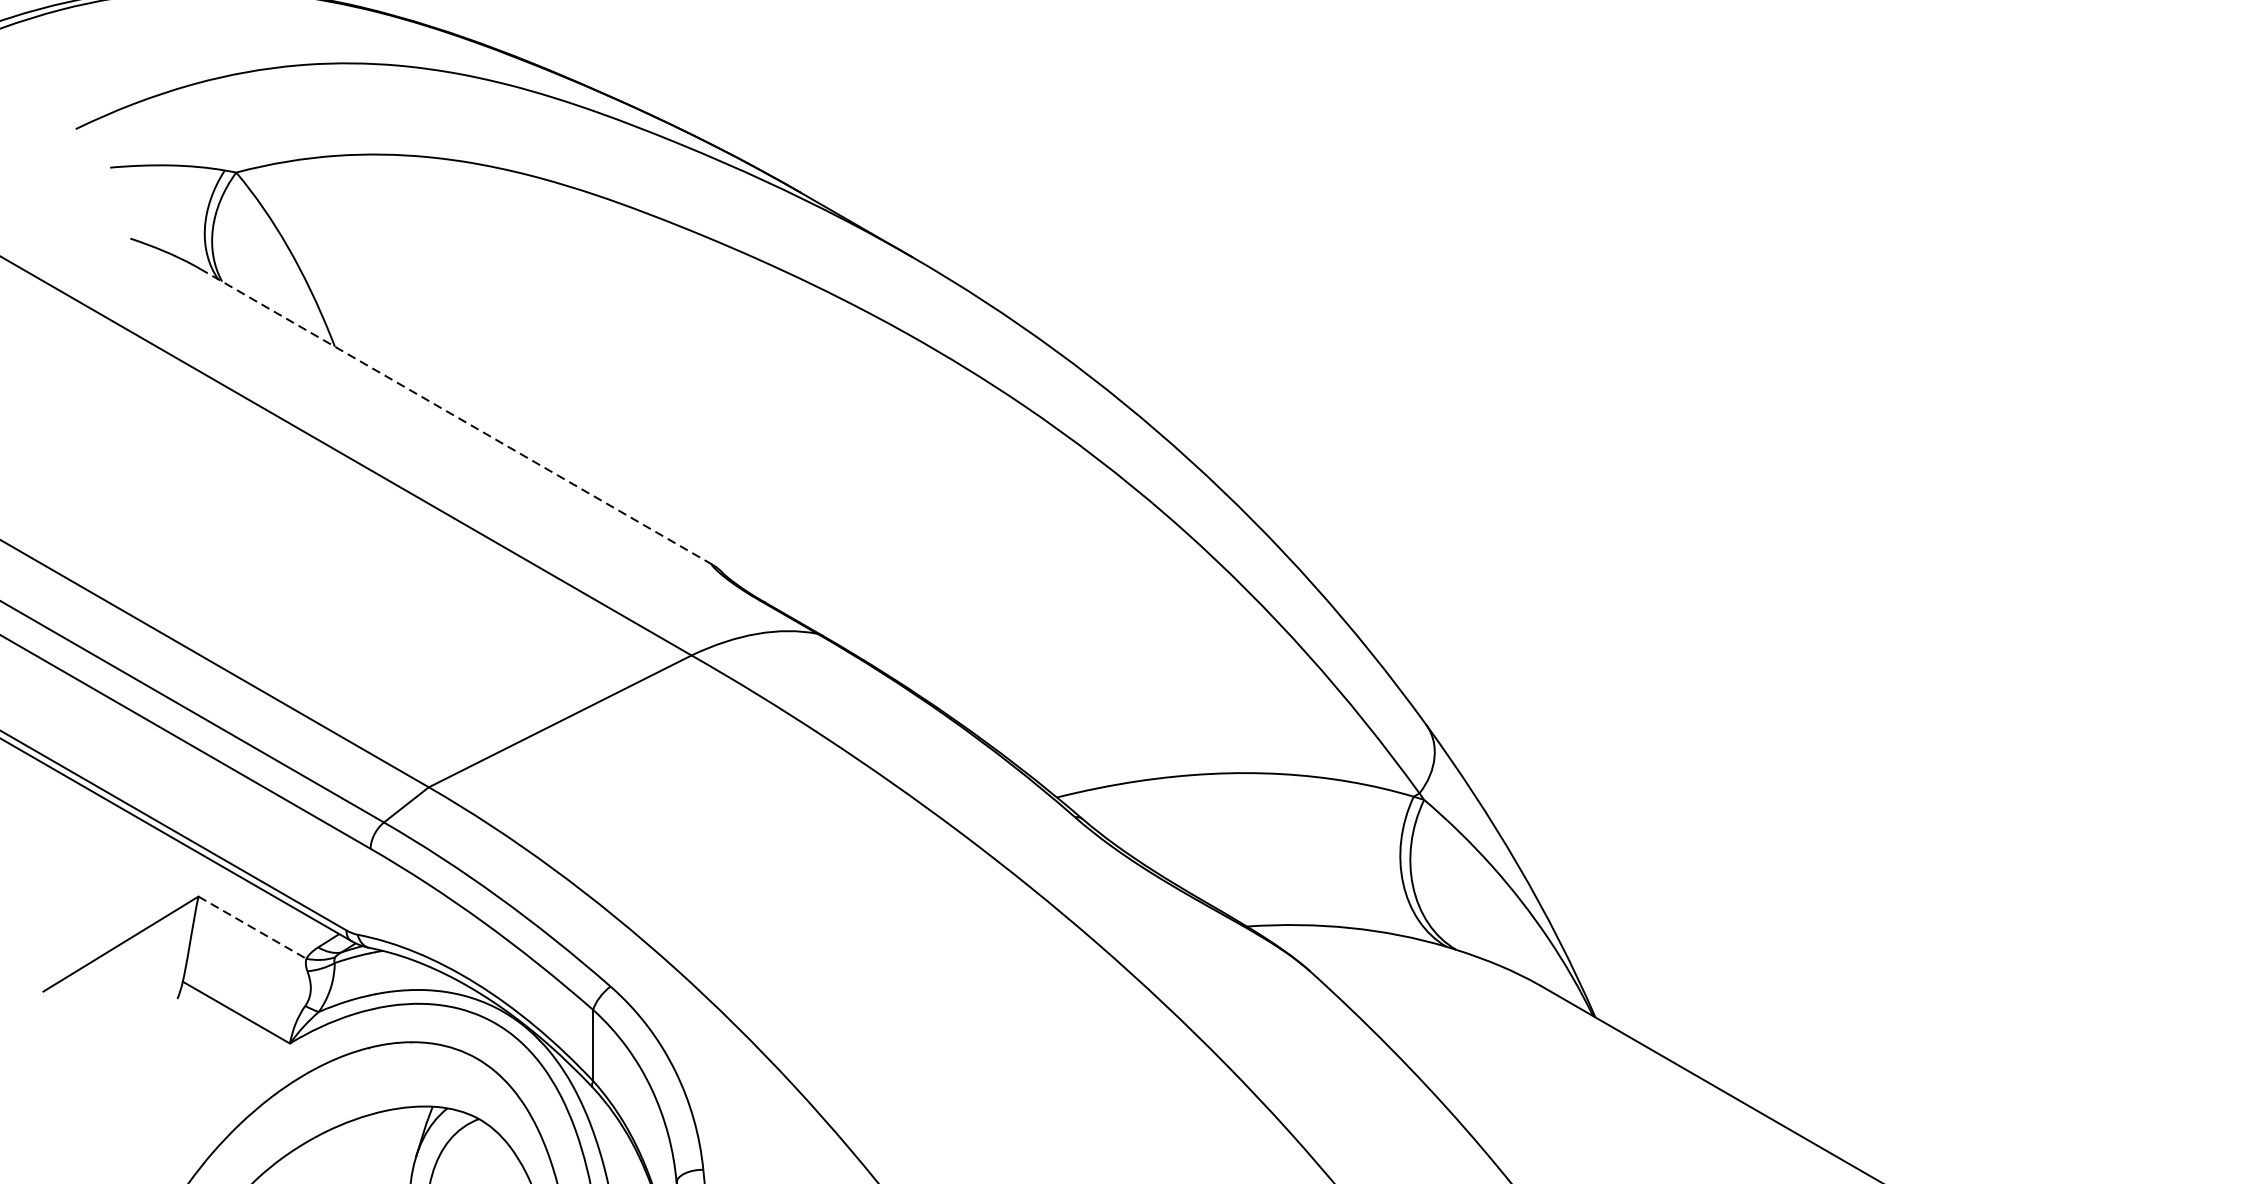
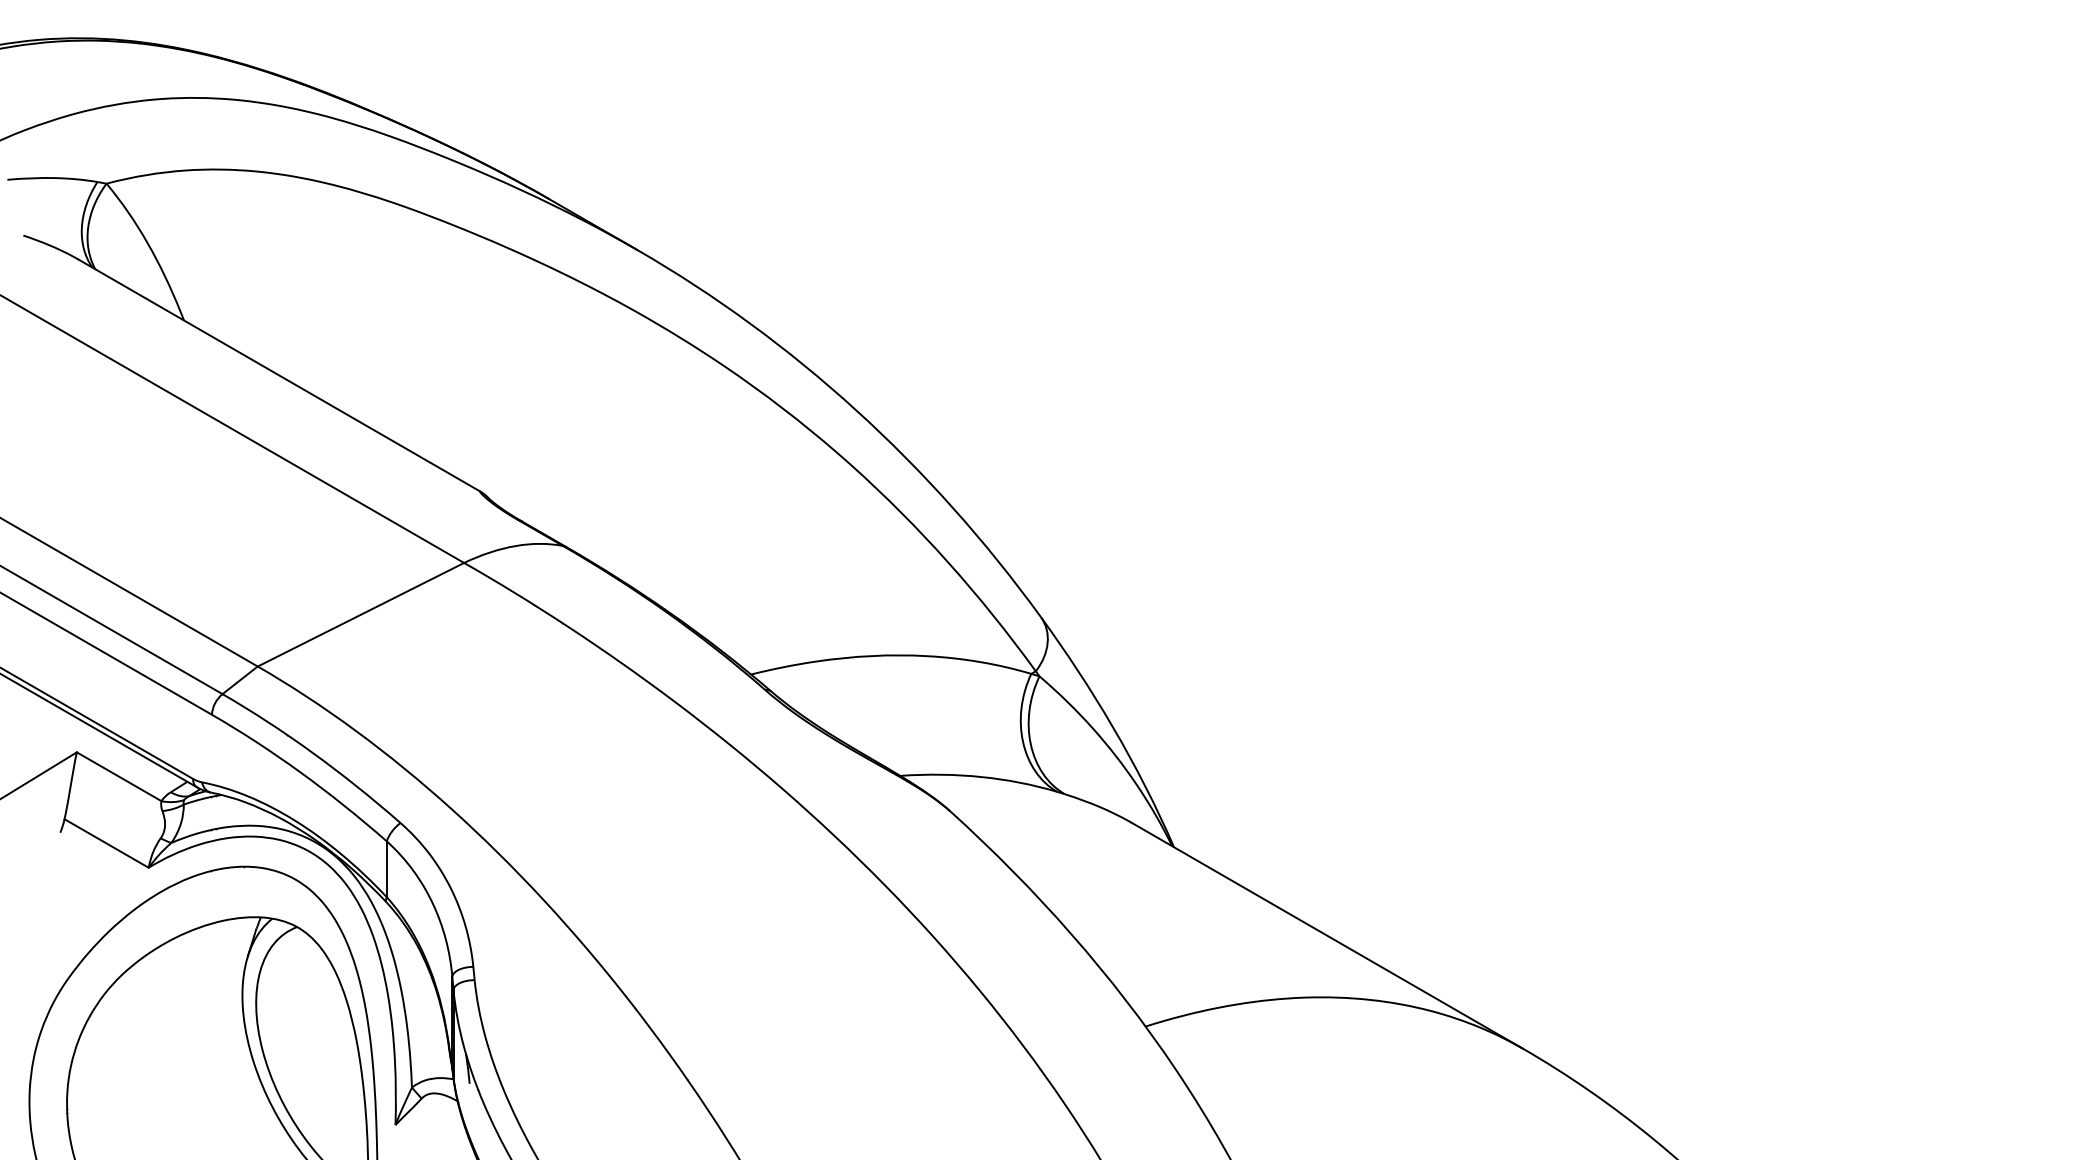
line: (456, 416) -> (279, 375), dashed -> solid
line: (252, 927) -> (119, 776), dashed -> solid

